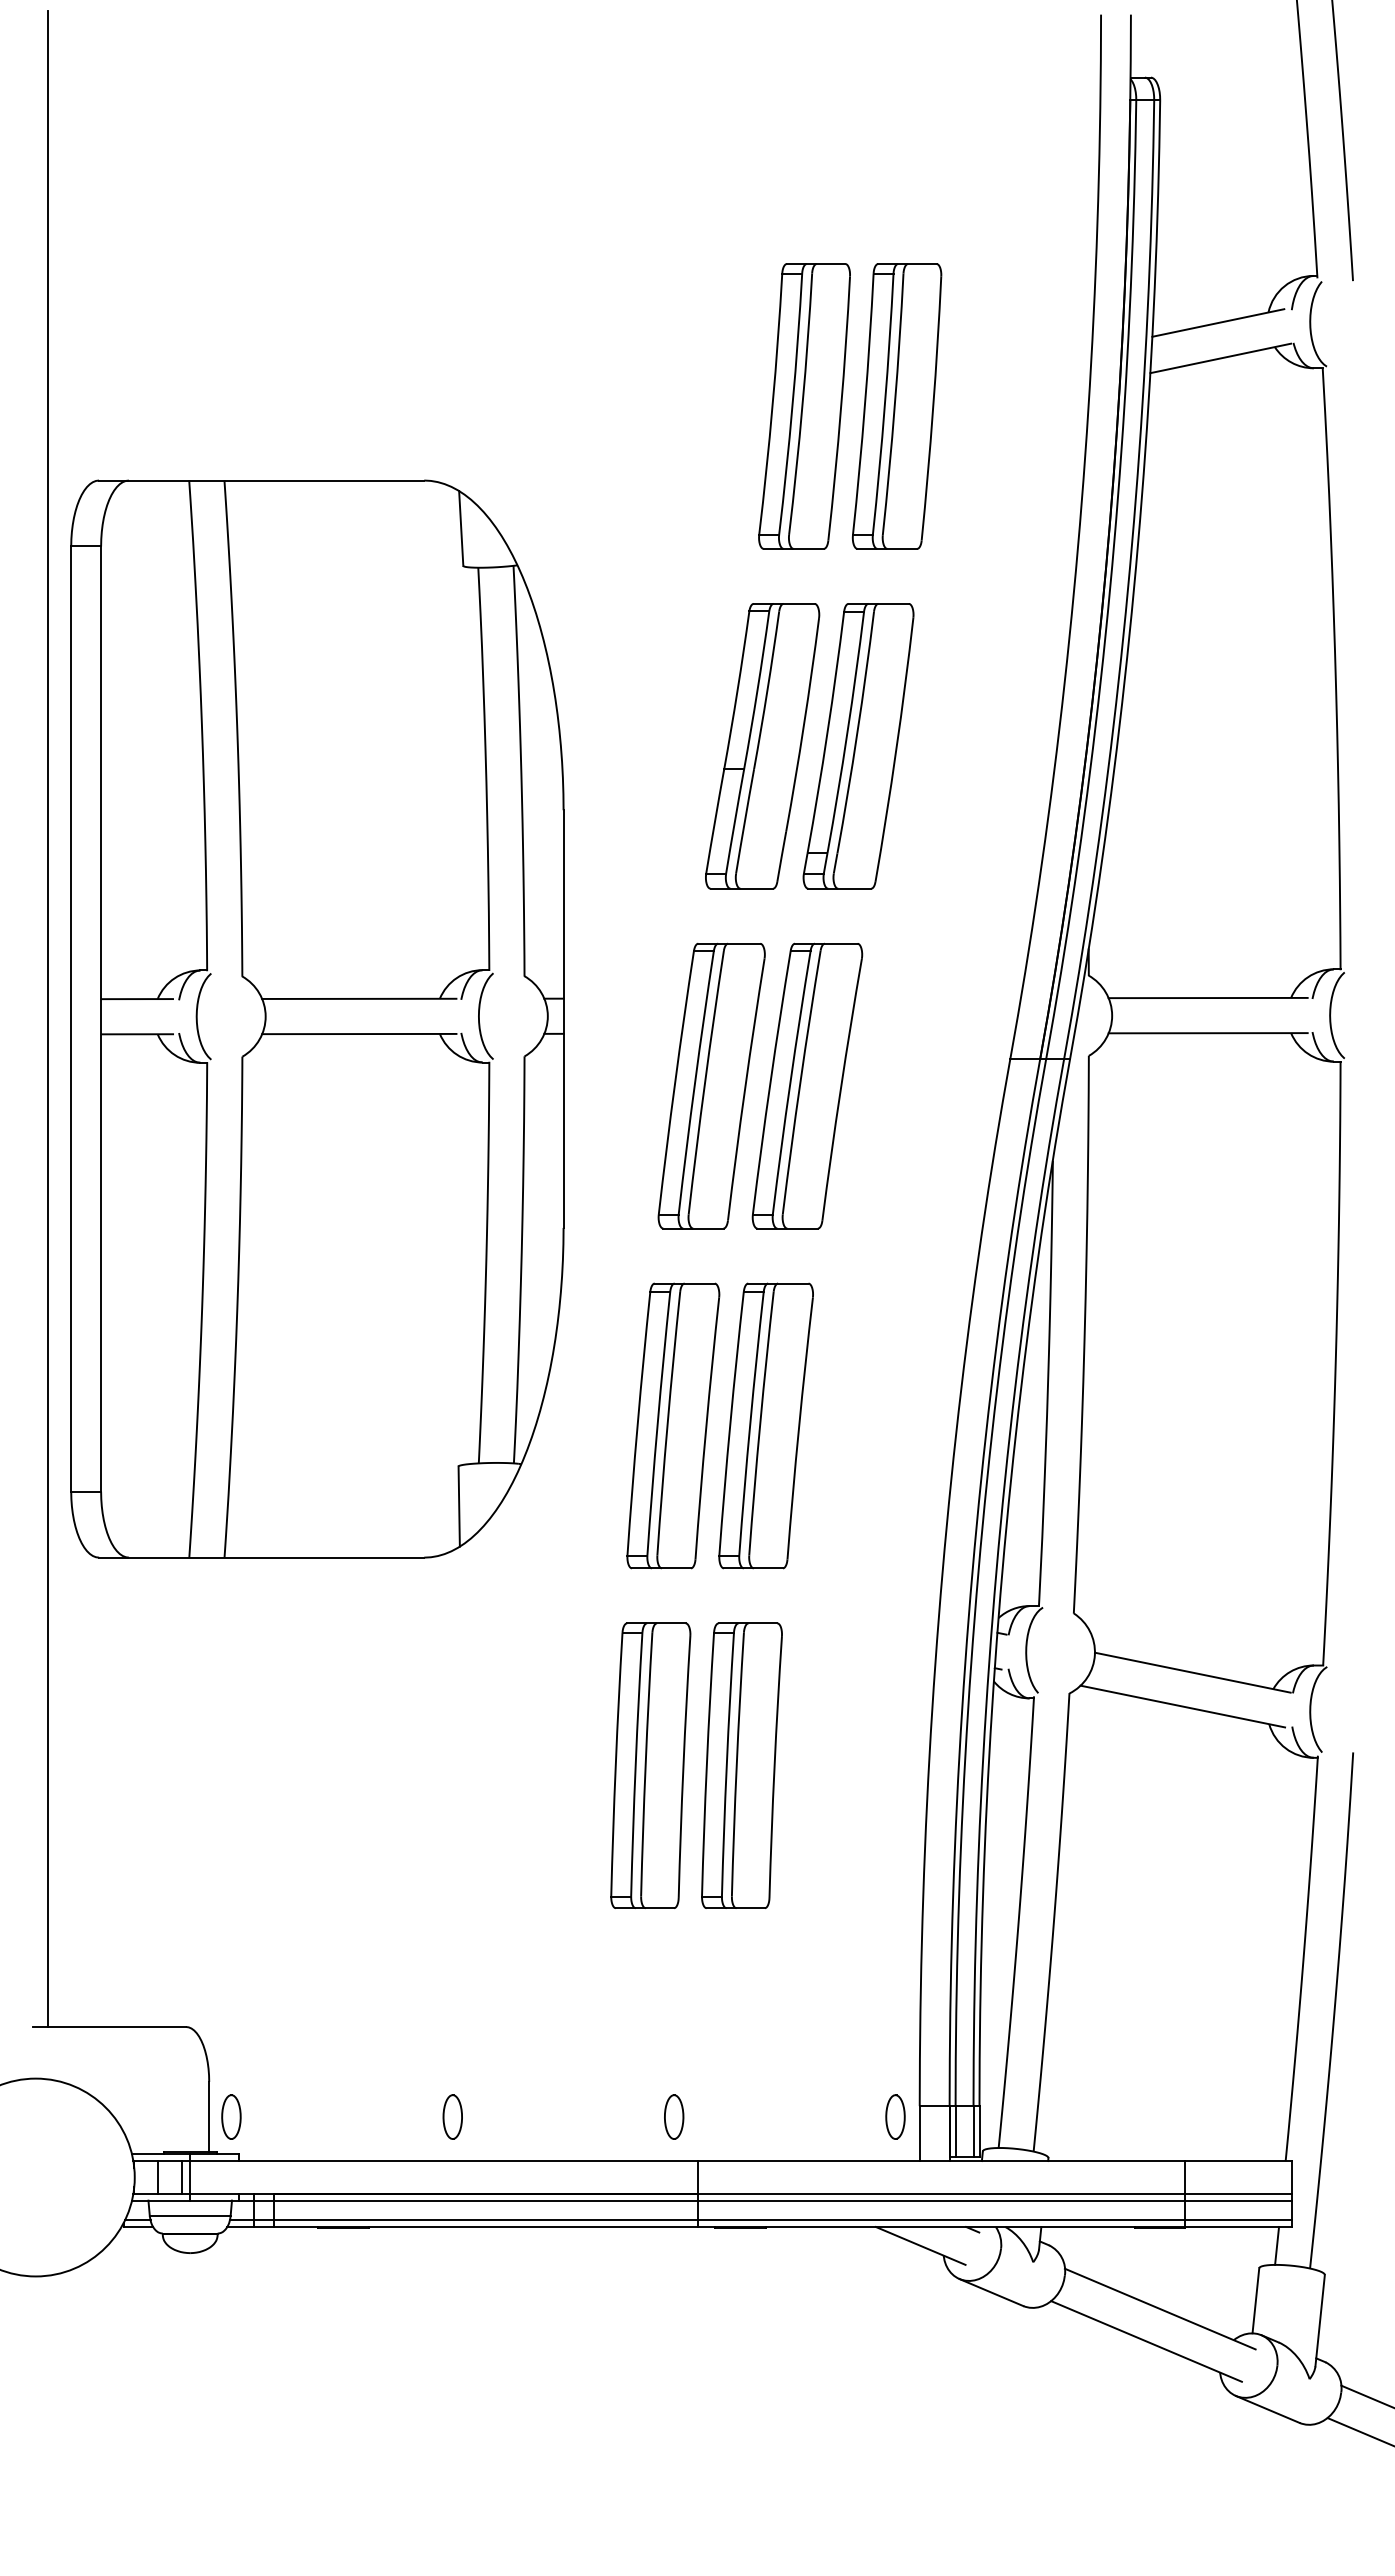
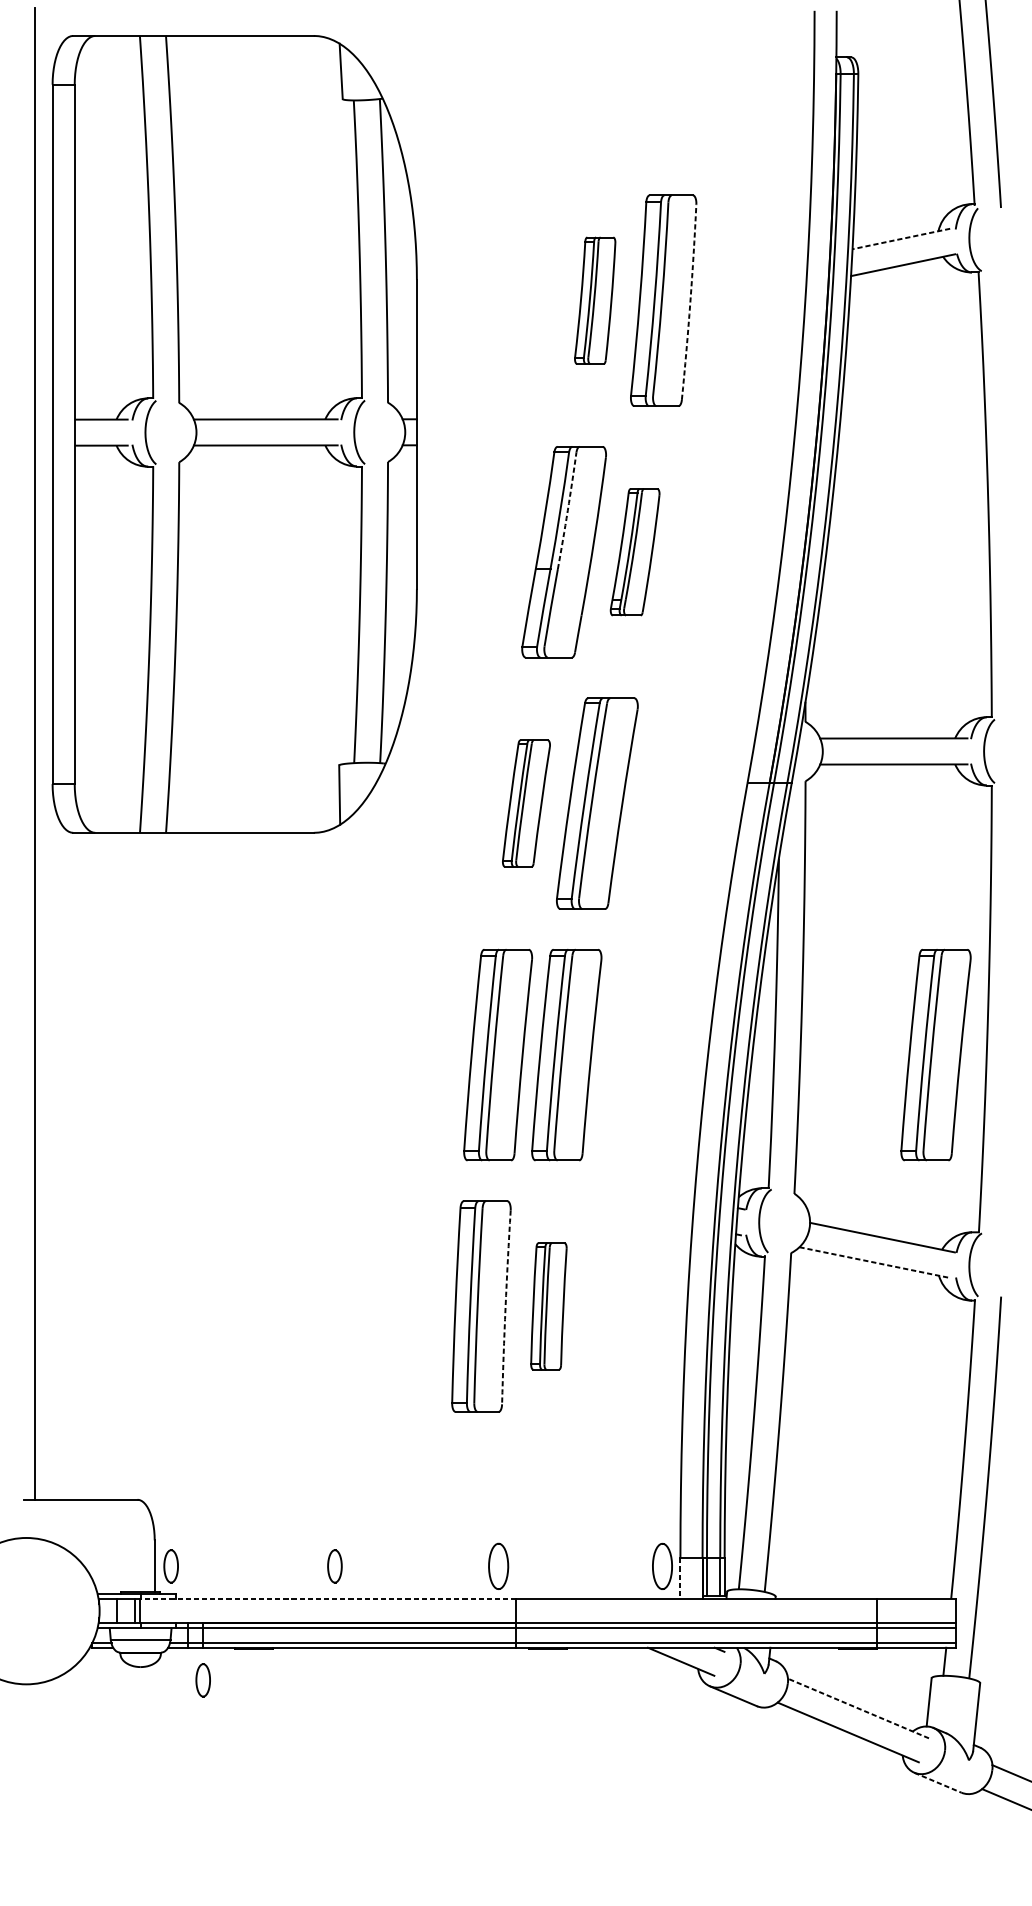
line: (1217, 323) -> (900, 239), solid -> dashed
part: (804, 406) -> (595, 300), size x0.6
arc: (933, 408) -> (690, 302), solid -> dashed
arc: (767, 690) -> (567, 510), solid -> dashed
part: (858, 746) -> (635, 552), size x0.6
part: (317, 1018) -> (234, 433), moved
part: (711, 1085) -> (526, 803), size x0.6
part: (1264, 1425) -> (935, 1054), added
line: (1183, 1706) -> (875, 1262), solid -> dashed
part: (741, 1765) -> (548, 1306), size x0.6
arc: (683, 1766) -> (505, 1307), solid -> dashed
part: (674, 2116) -> (498, 1566), size x1.4
part: (895, 2116) -> (662, 1566), size x1.4
line: (919, 2134) -> (680, 1579), solid -> dashed
line: (443, 2161) -> (328, 1599), solid -> dashed
part: (274, 2270) -> (203, 1679), added
line: (1160, 2309) -> (858, 1708), solid -> dashed
line: (1267, 2409) -> (937, 1782), solid -> dashed

